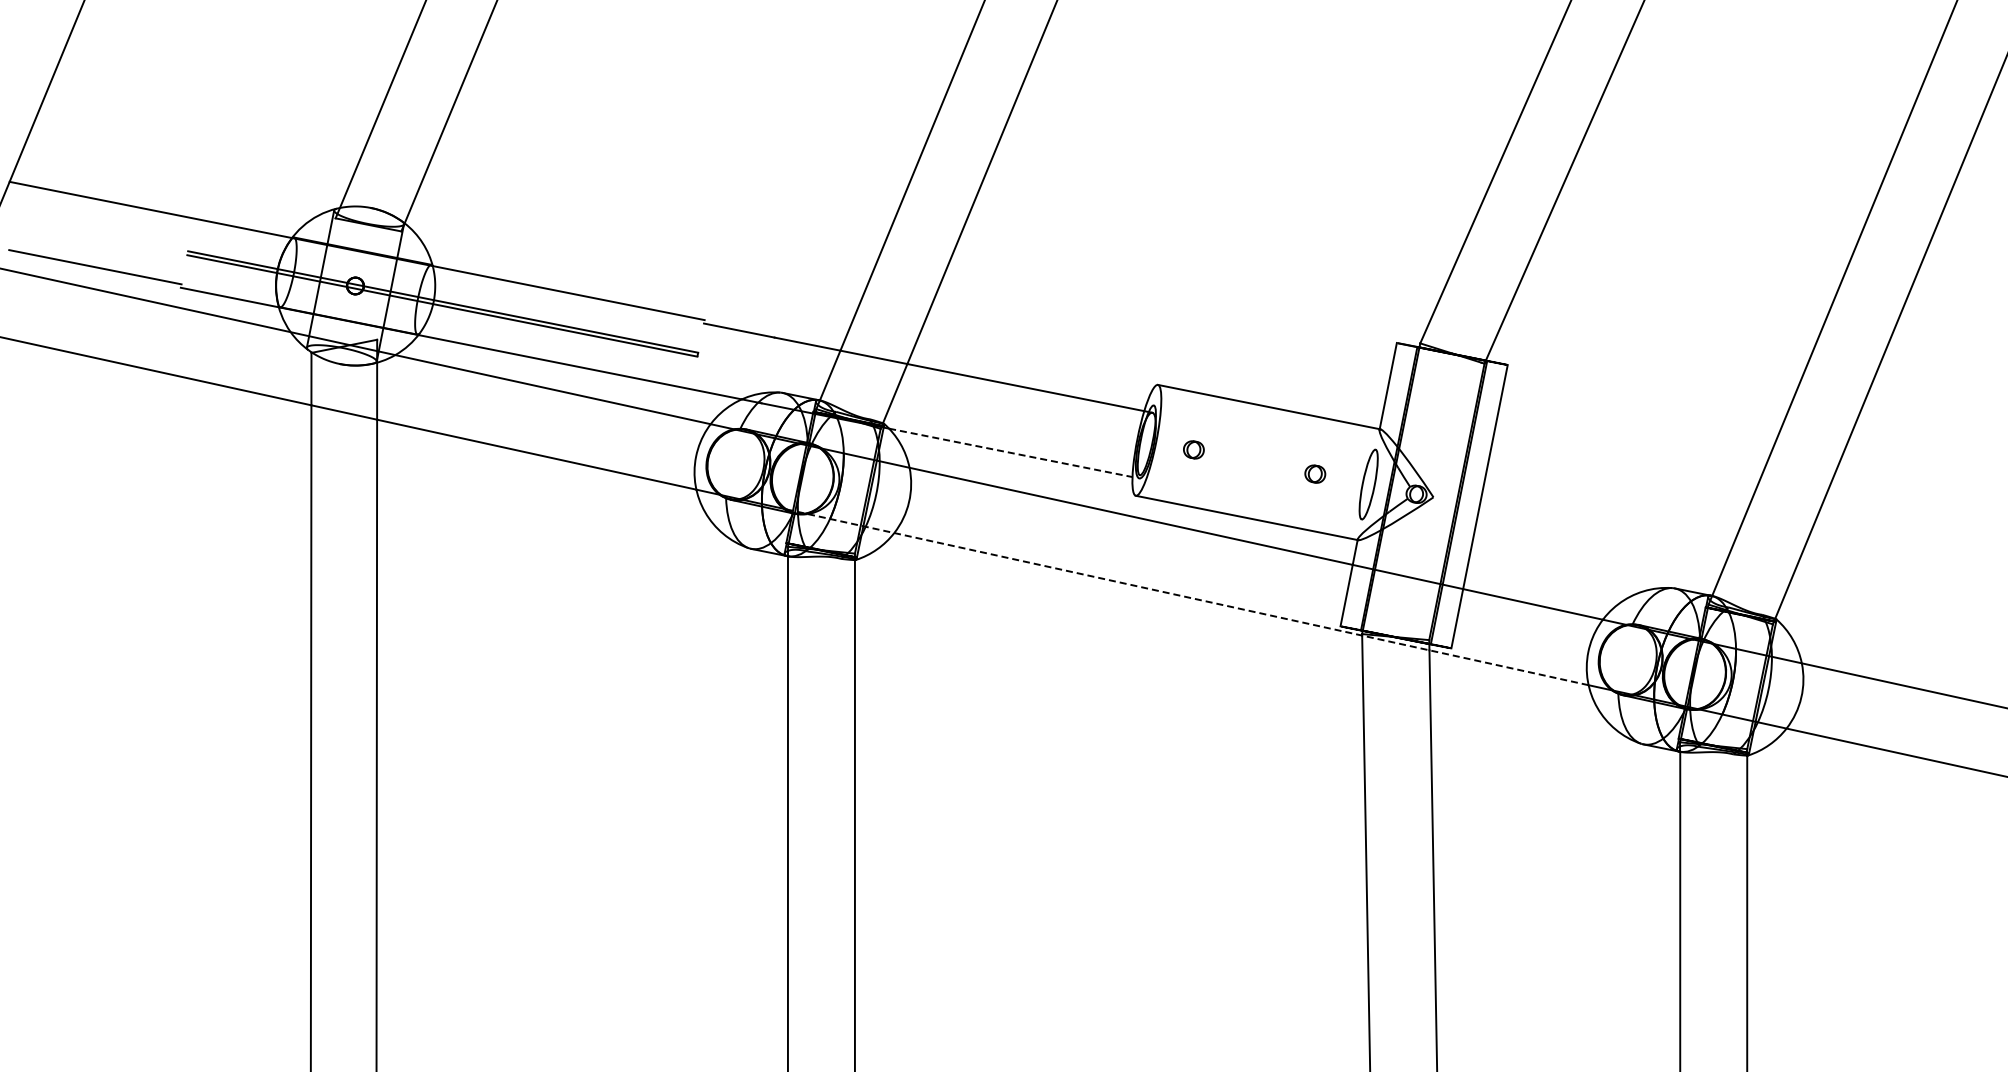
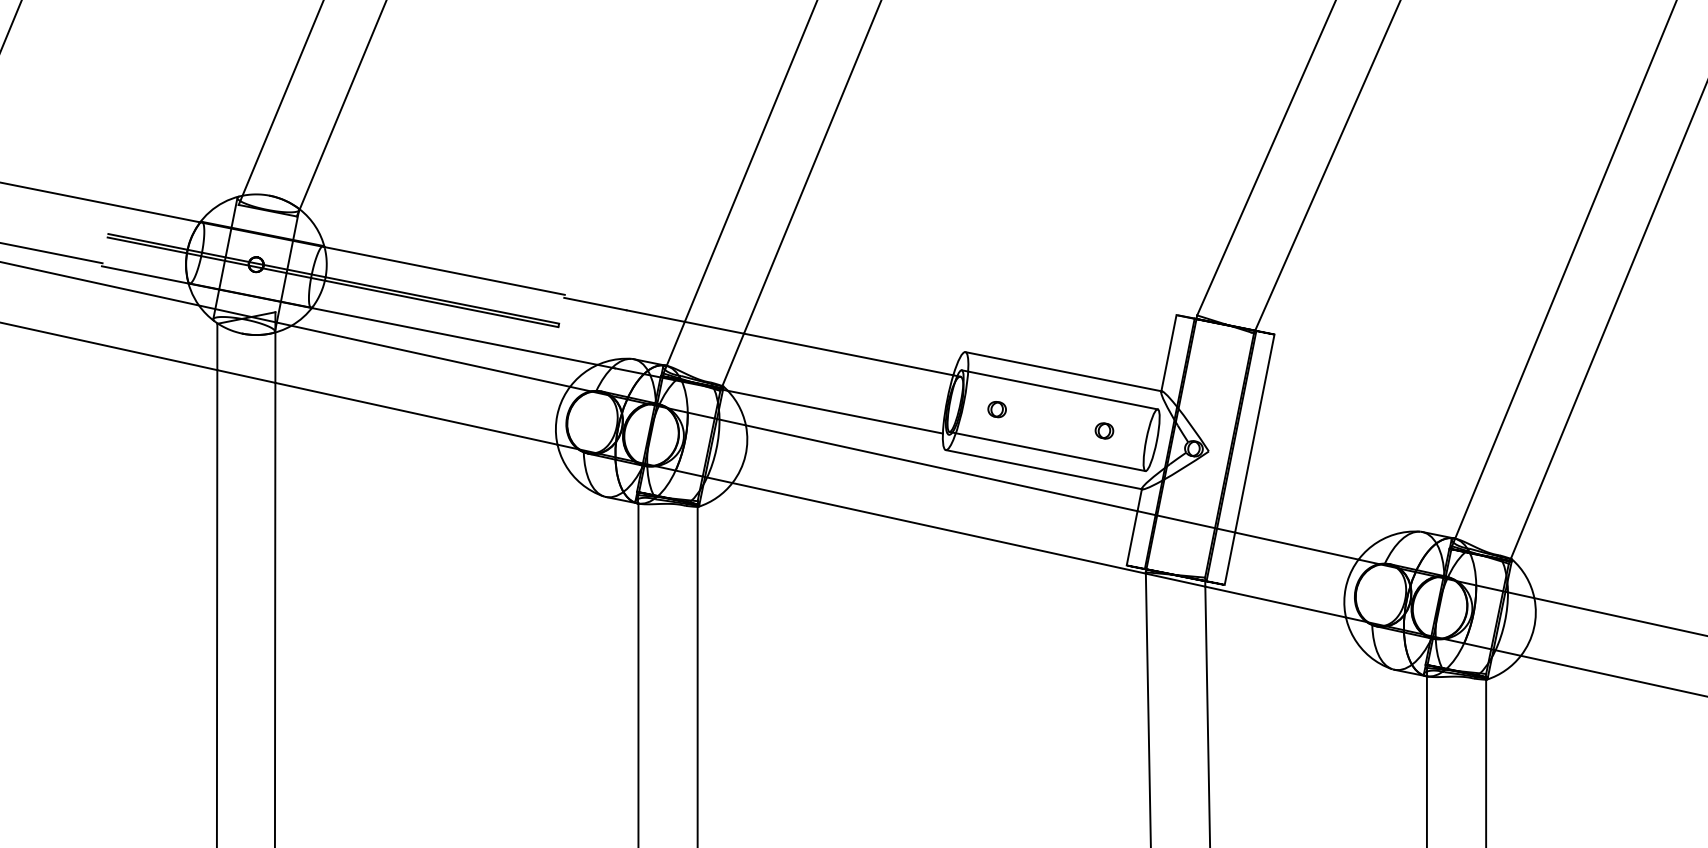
line: (1264, 427) -> (1059, 389), added
line: (1011, 452) -> (835, 411), dashed -> solid
line: (1250, 497) -> (1047, 451), added
line: (1187, 597) -> (991, 539), dashed -> solid

